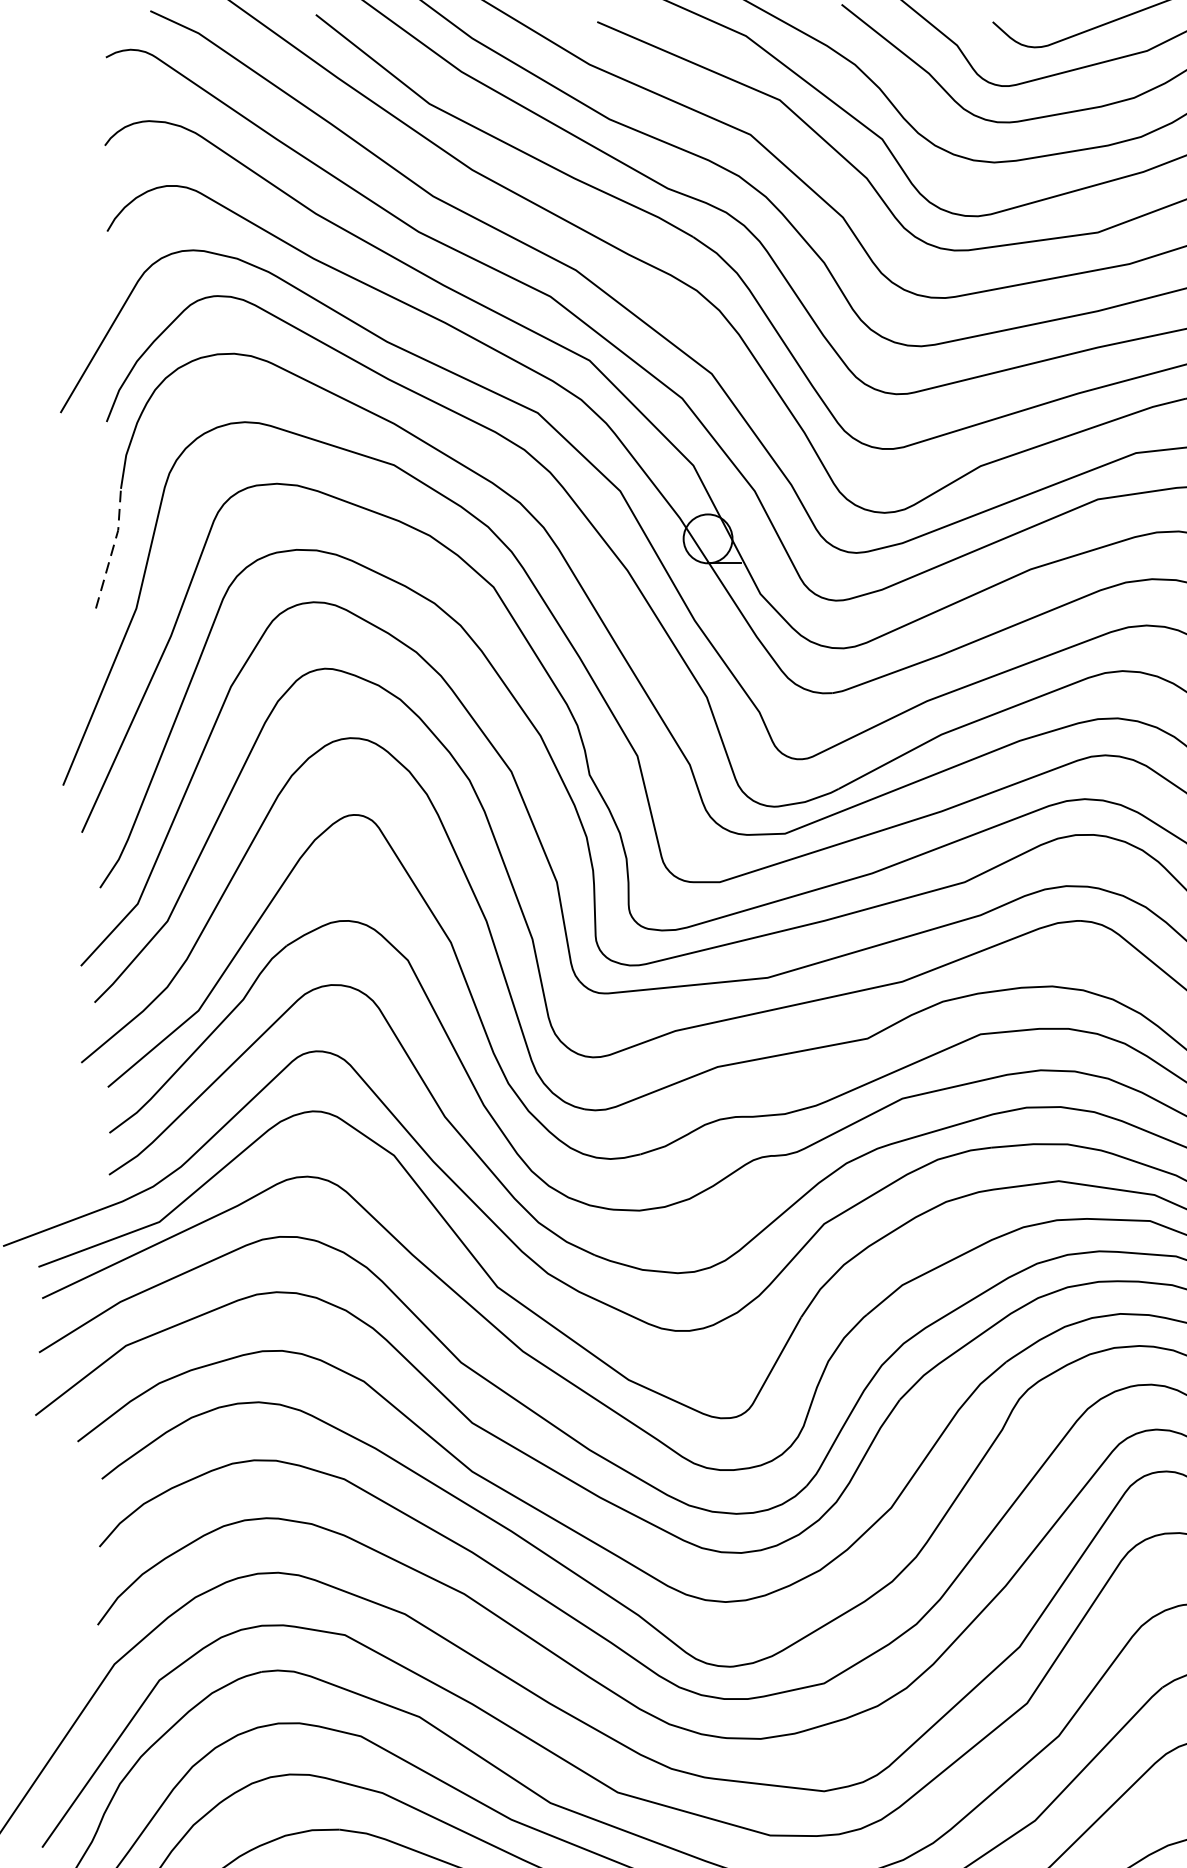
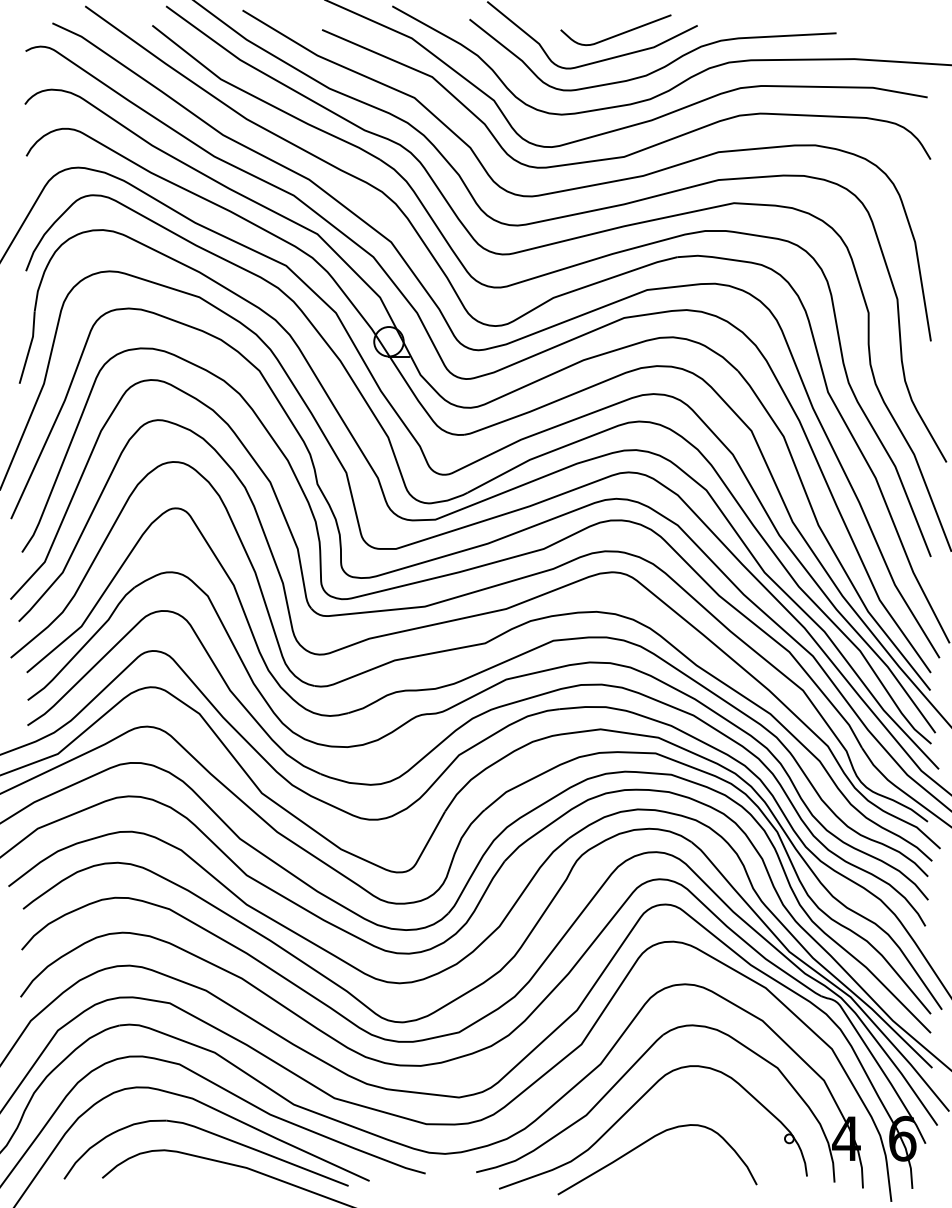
line: (114, 546) -> (30, 346), dashed -> solid

